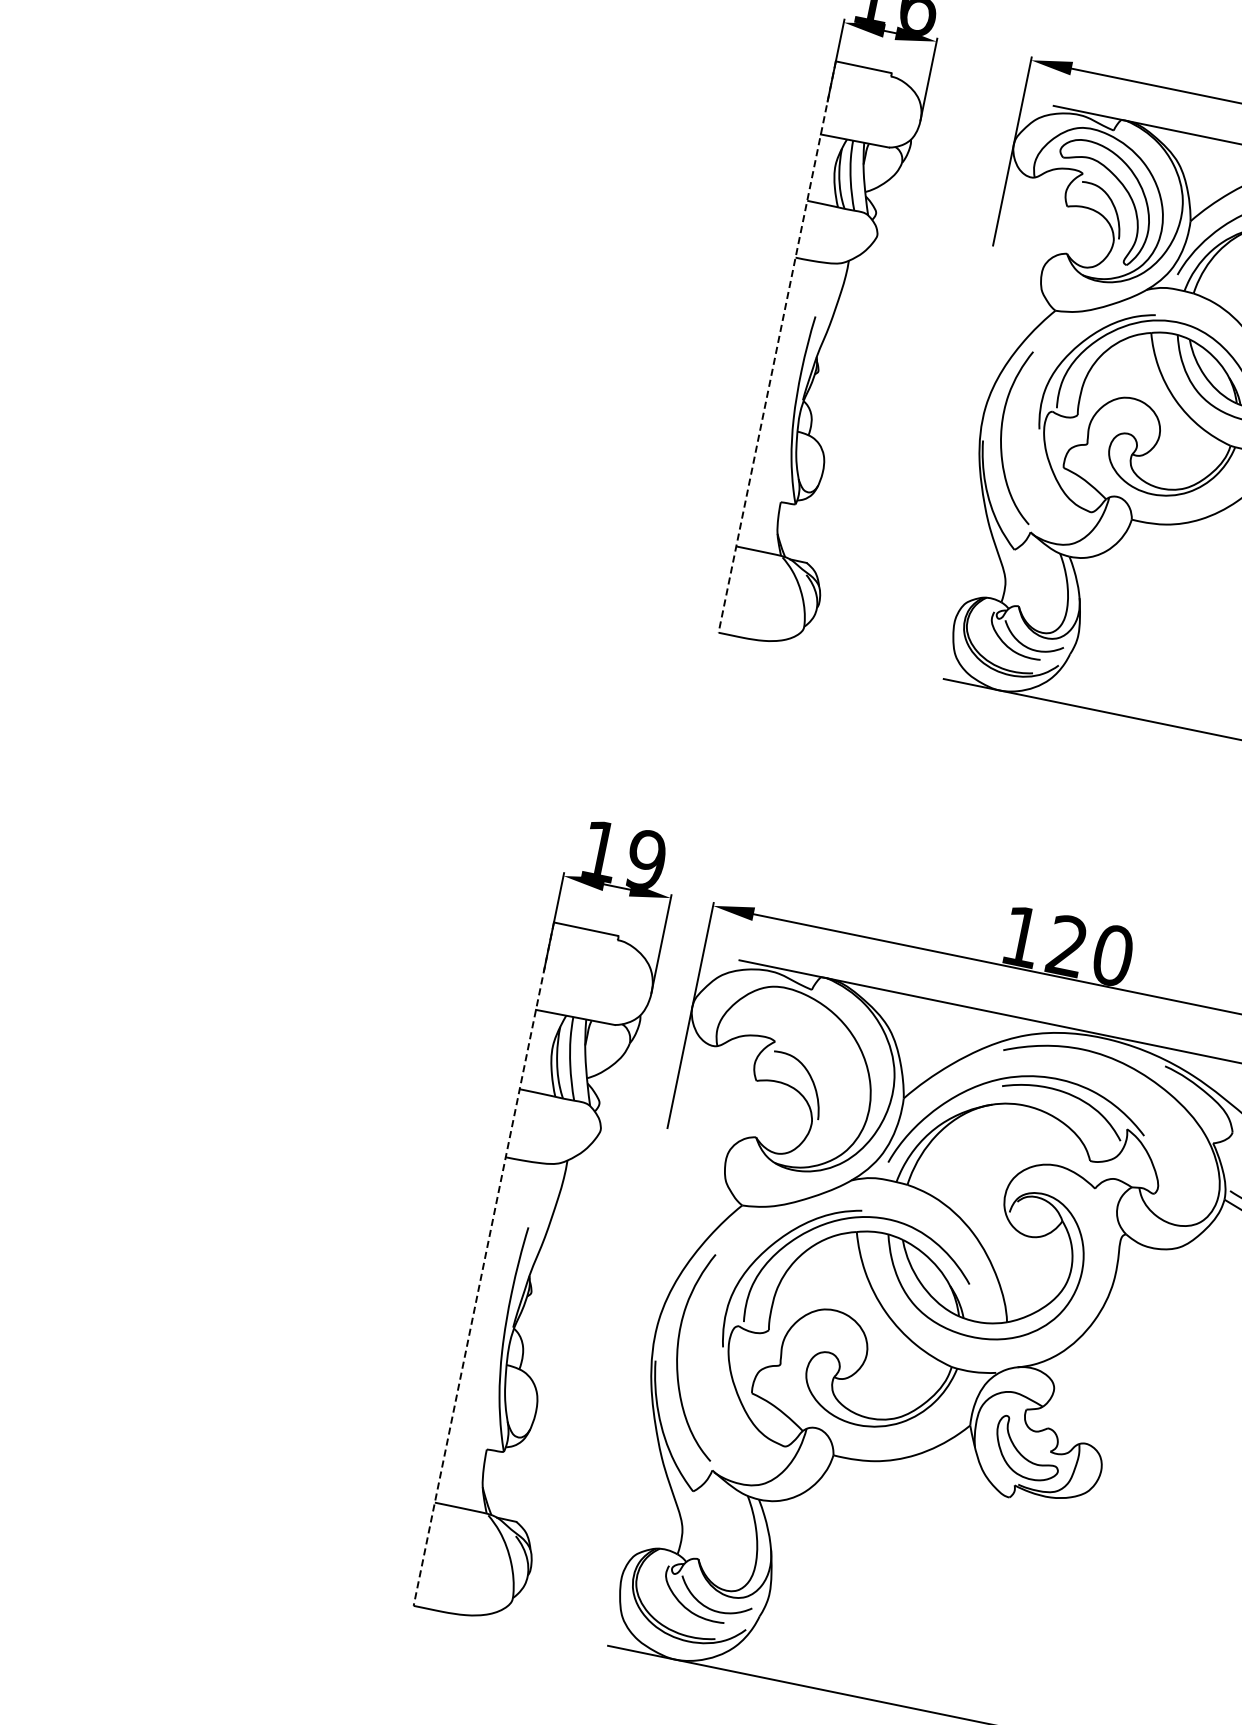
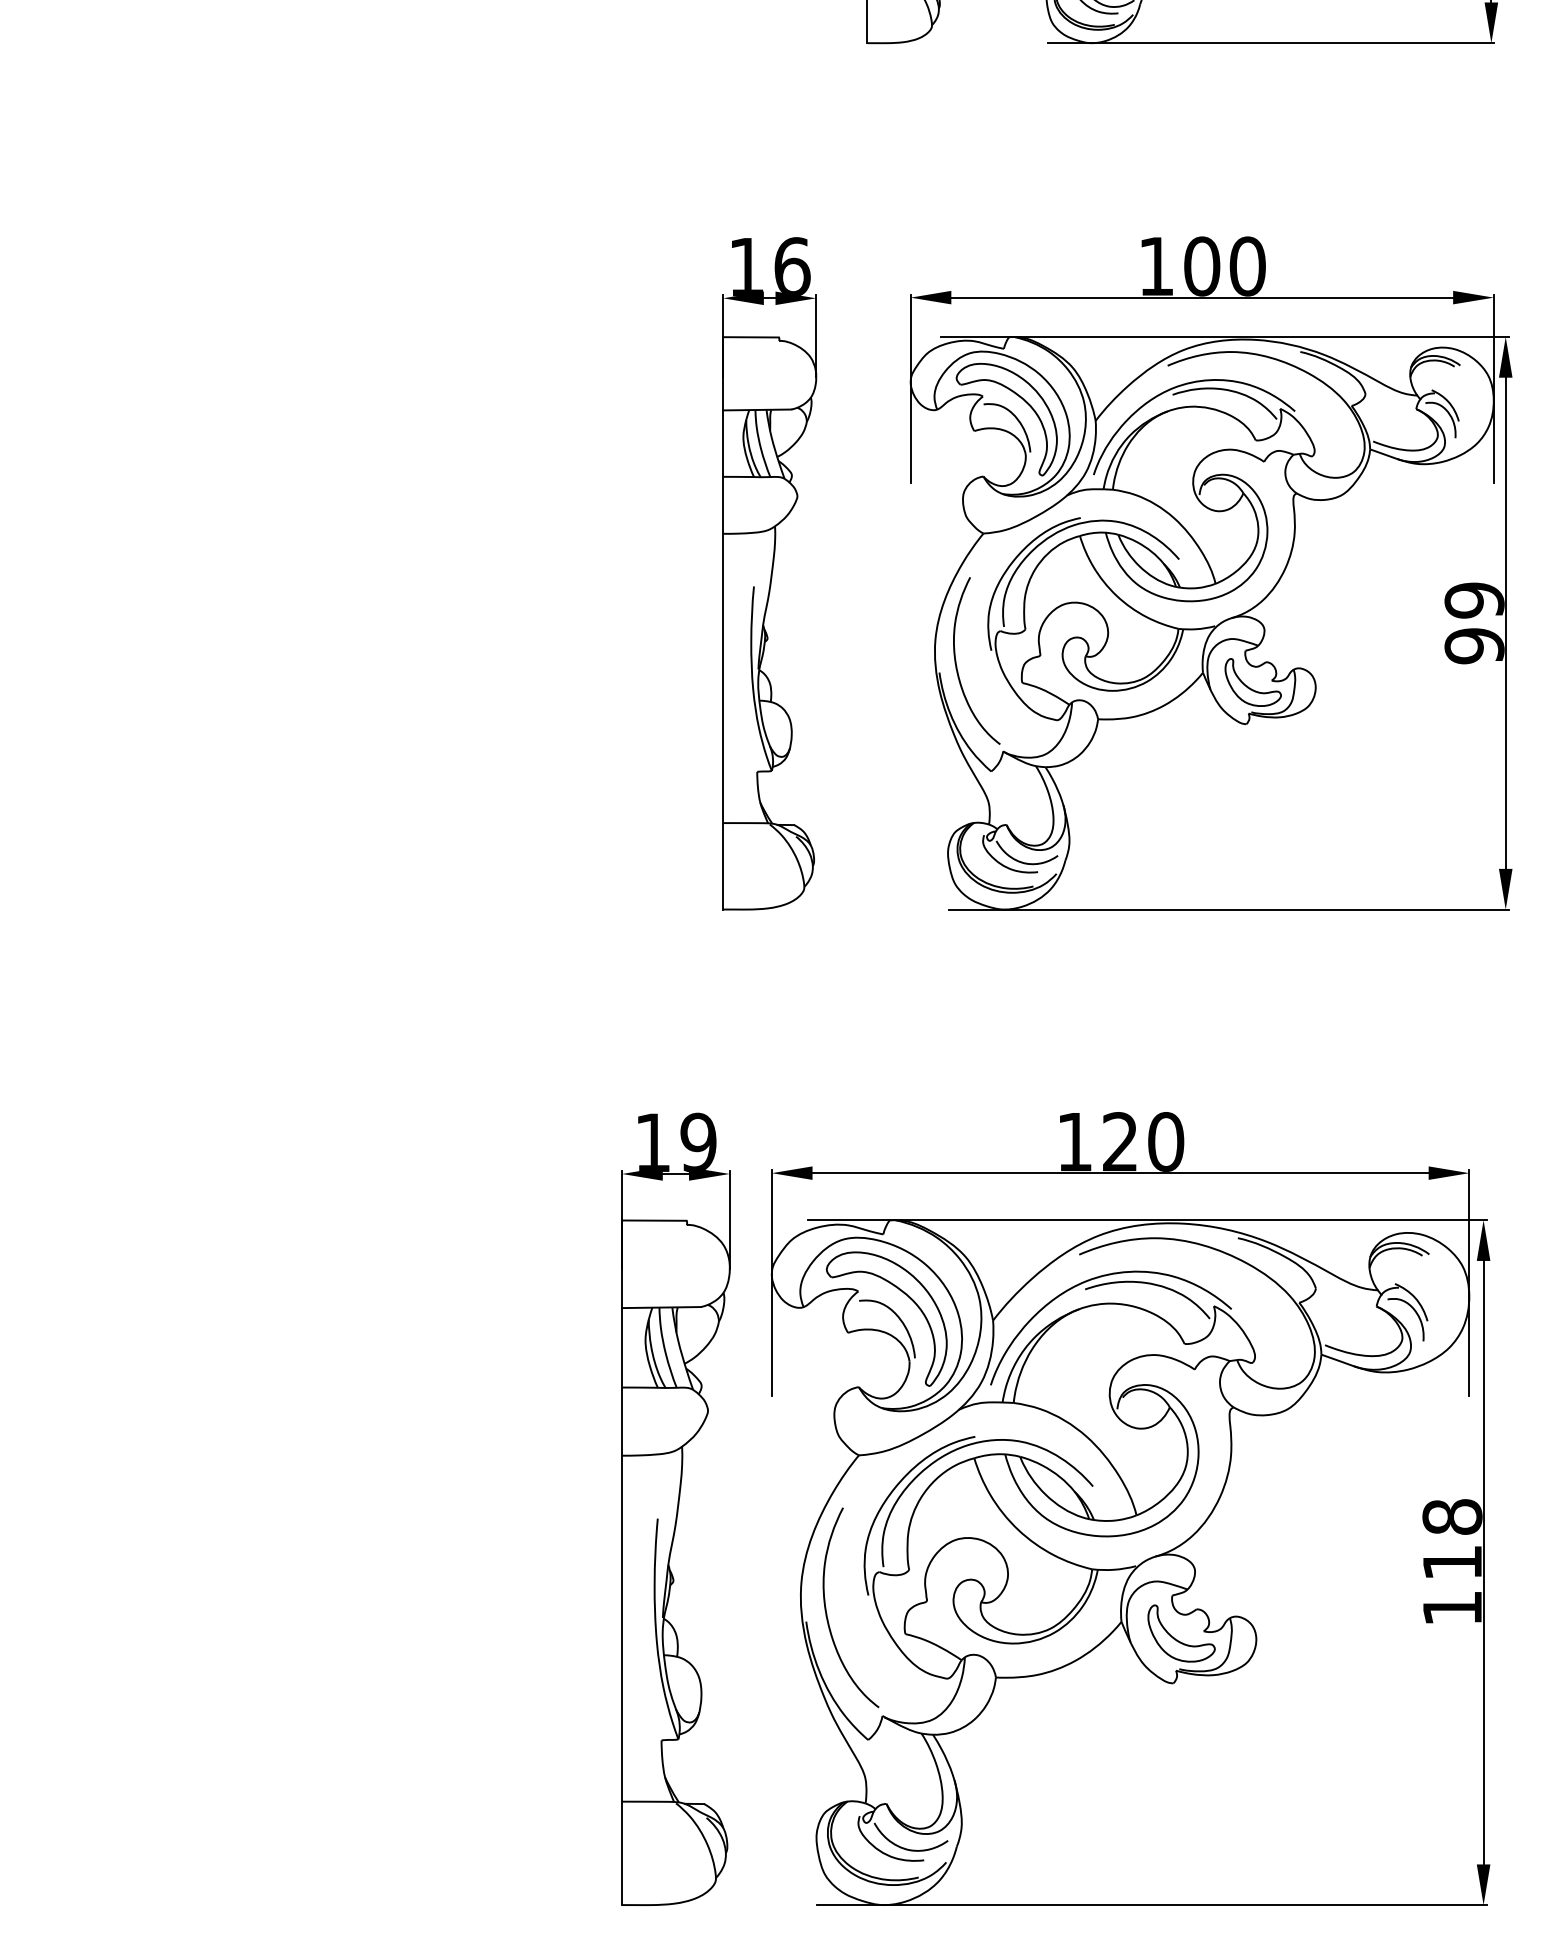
line: (777, 347) -> (723, 623), dashed -> solid
part: (820, 1054) -> (904, 1294), added
line: (484, 1264) -> (622, 1563), dashed -> solid

